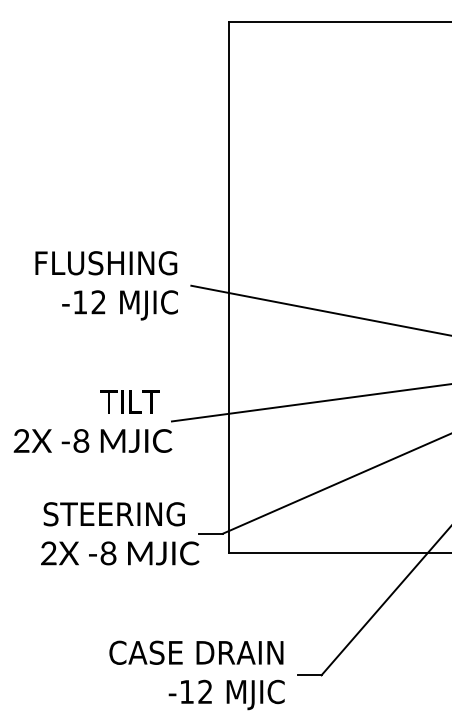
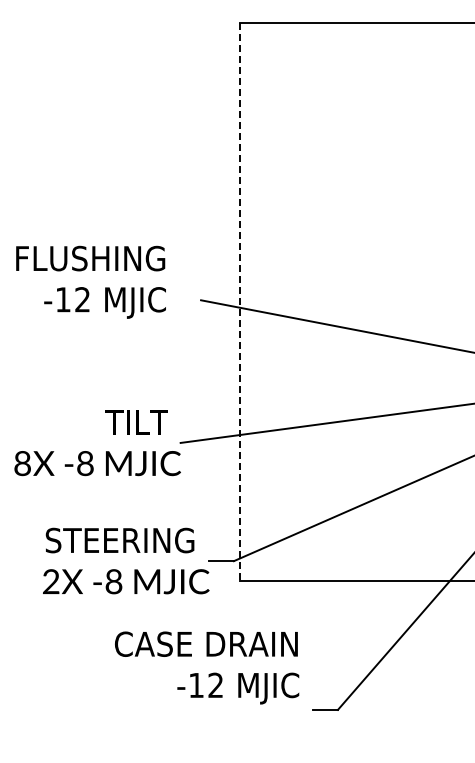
text: (106, 285) -> (90, 281), moved
line: (228, 287) -> (240, 302), solid -> dashed
text: (21, 441) -> (22, 464), 2X -> 8X
text: (197, 674) -> (207, 667), moved

